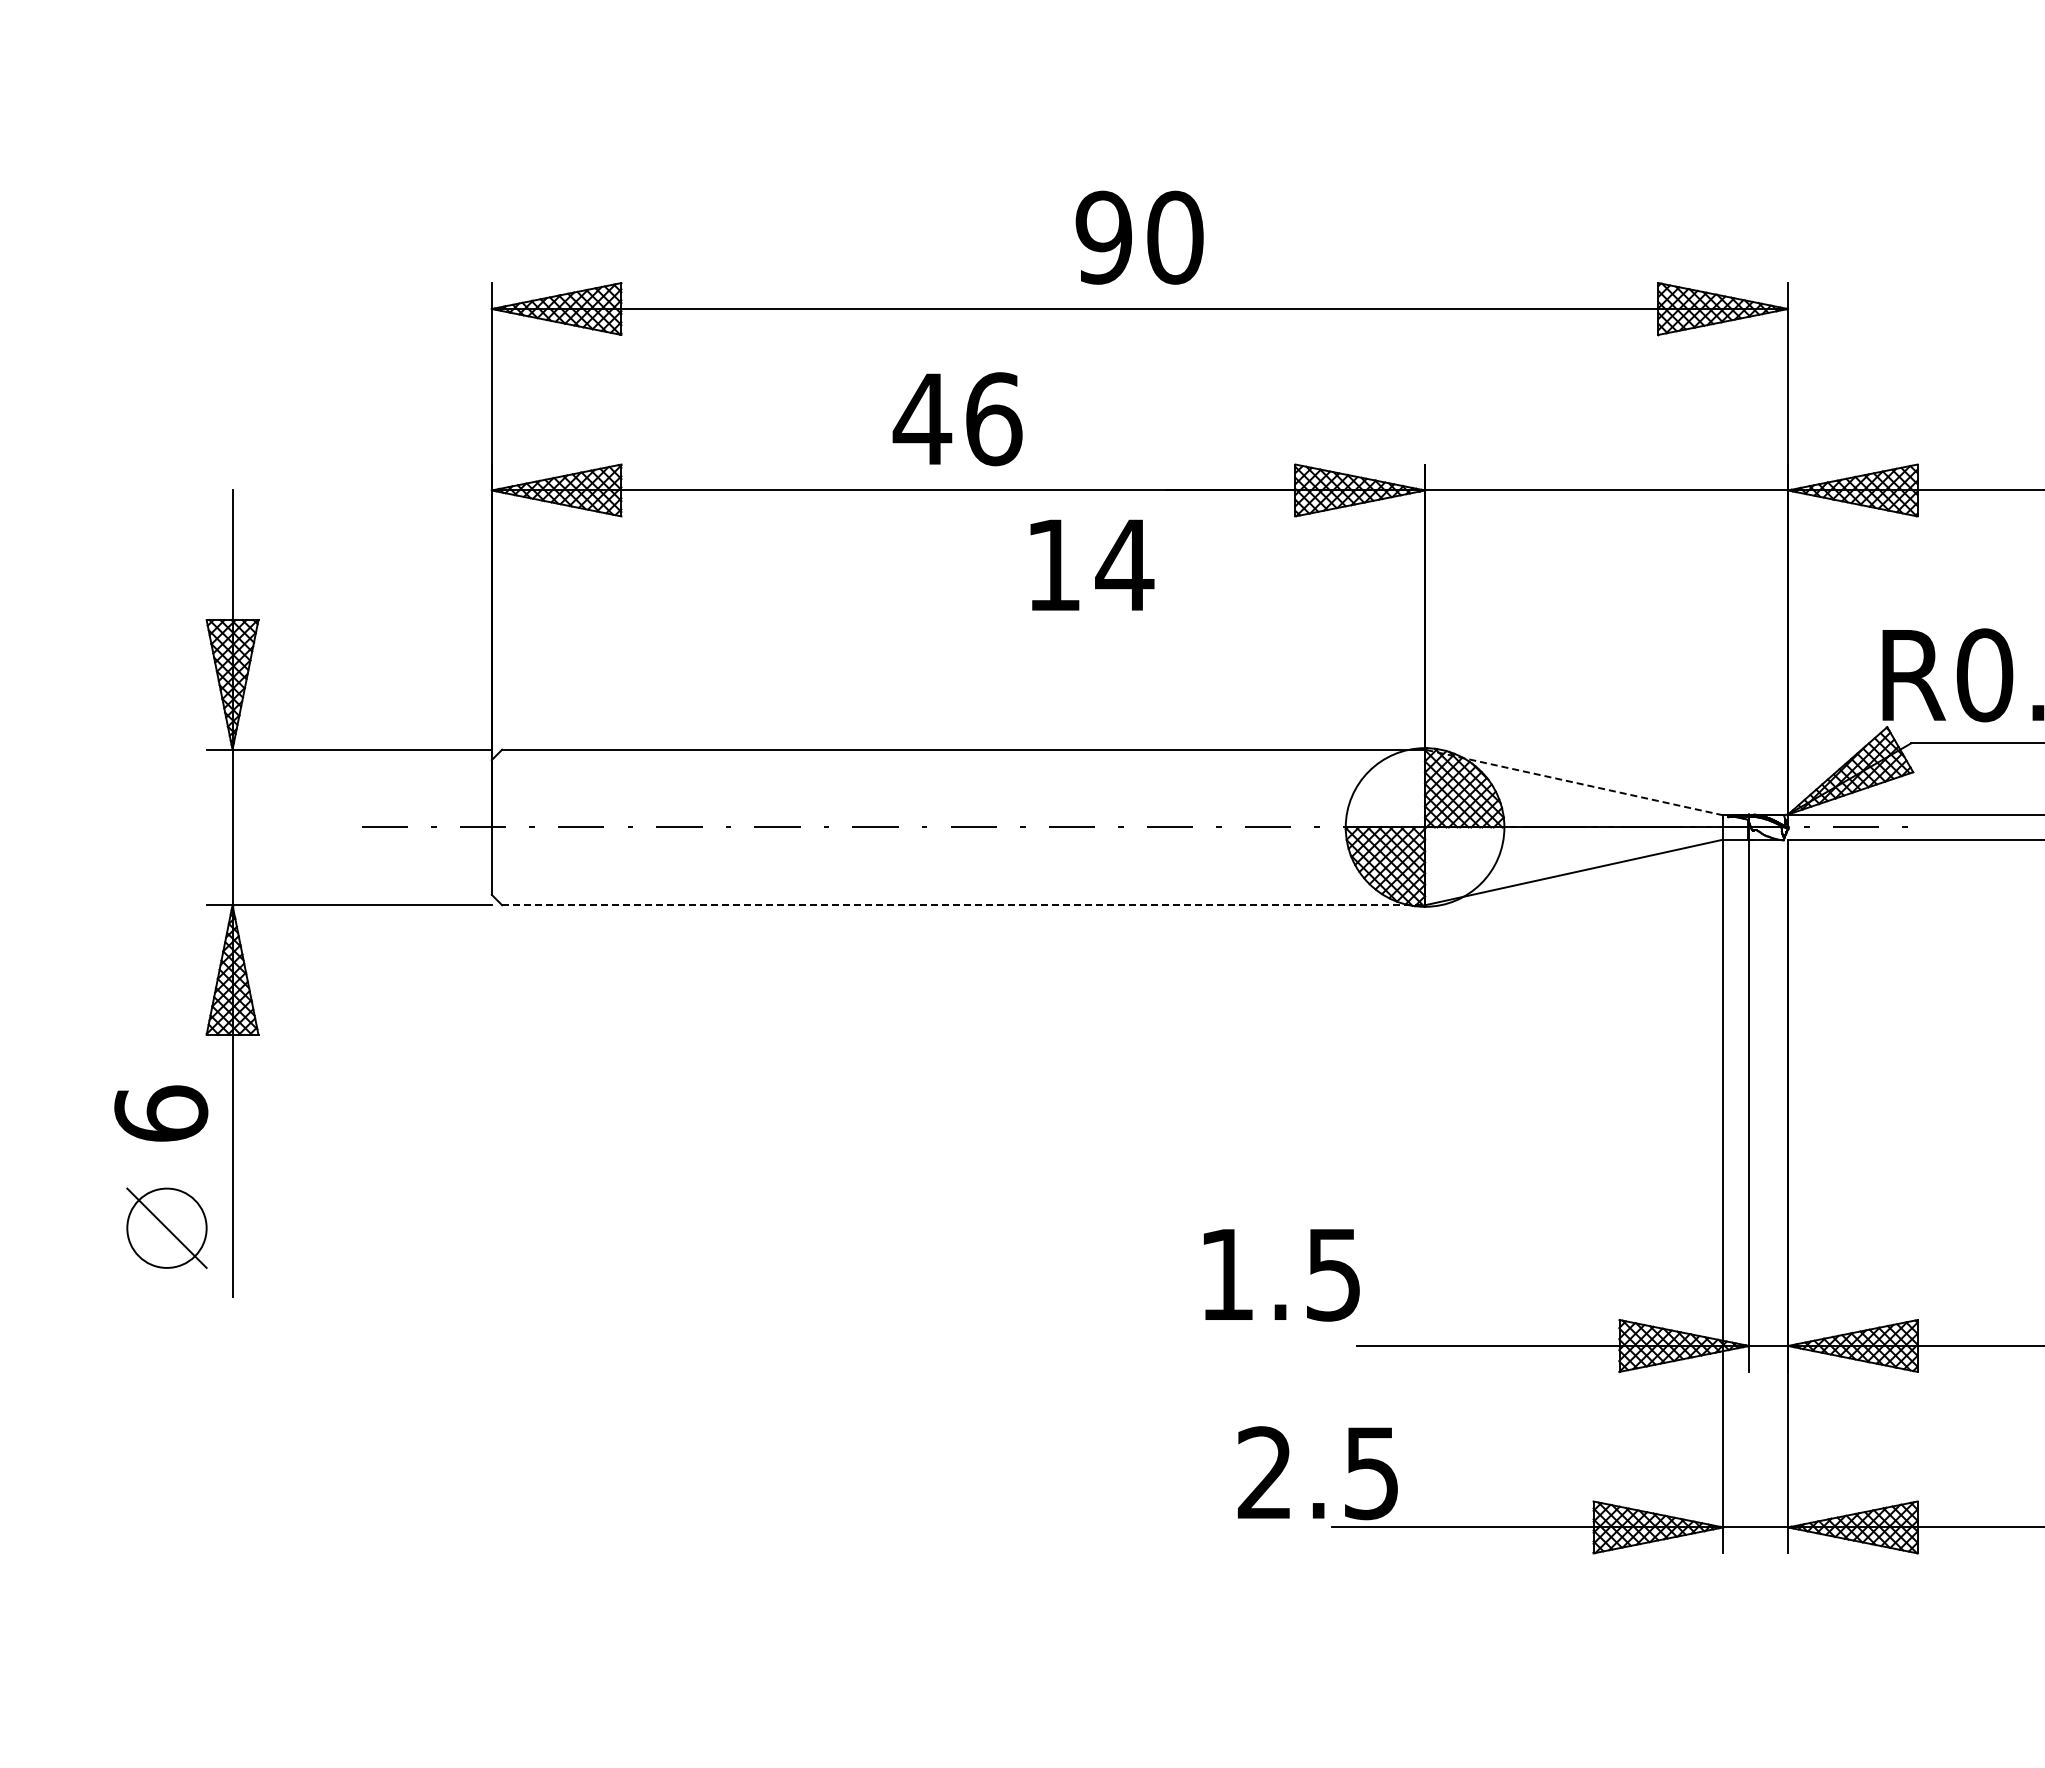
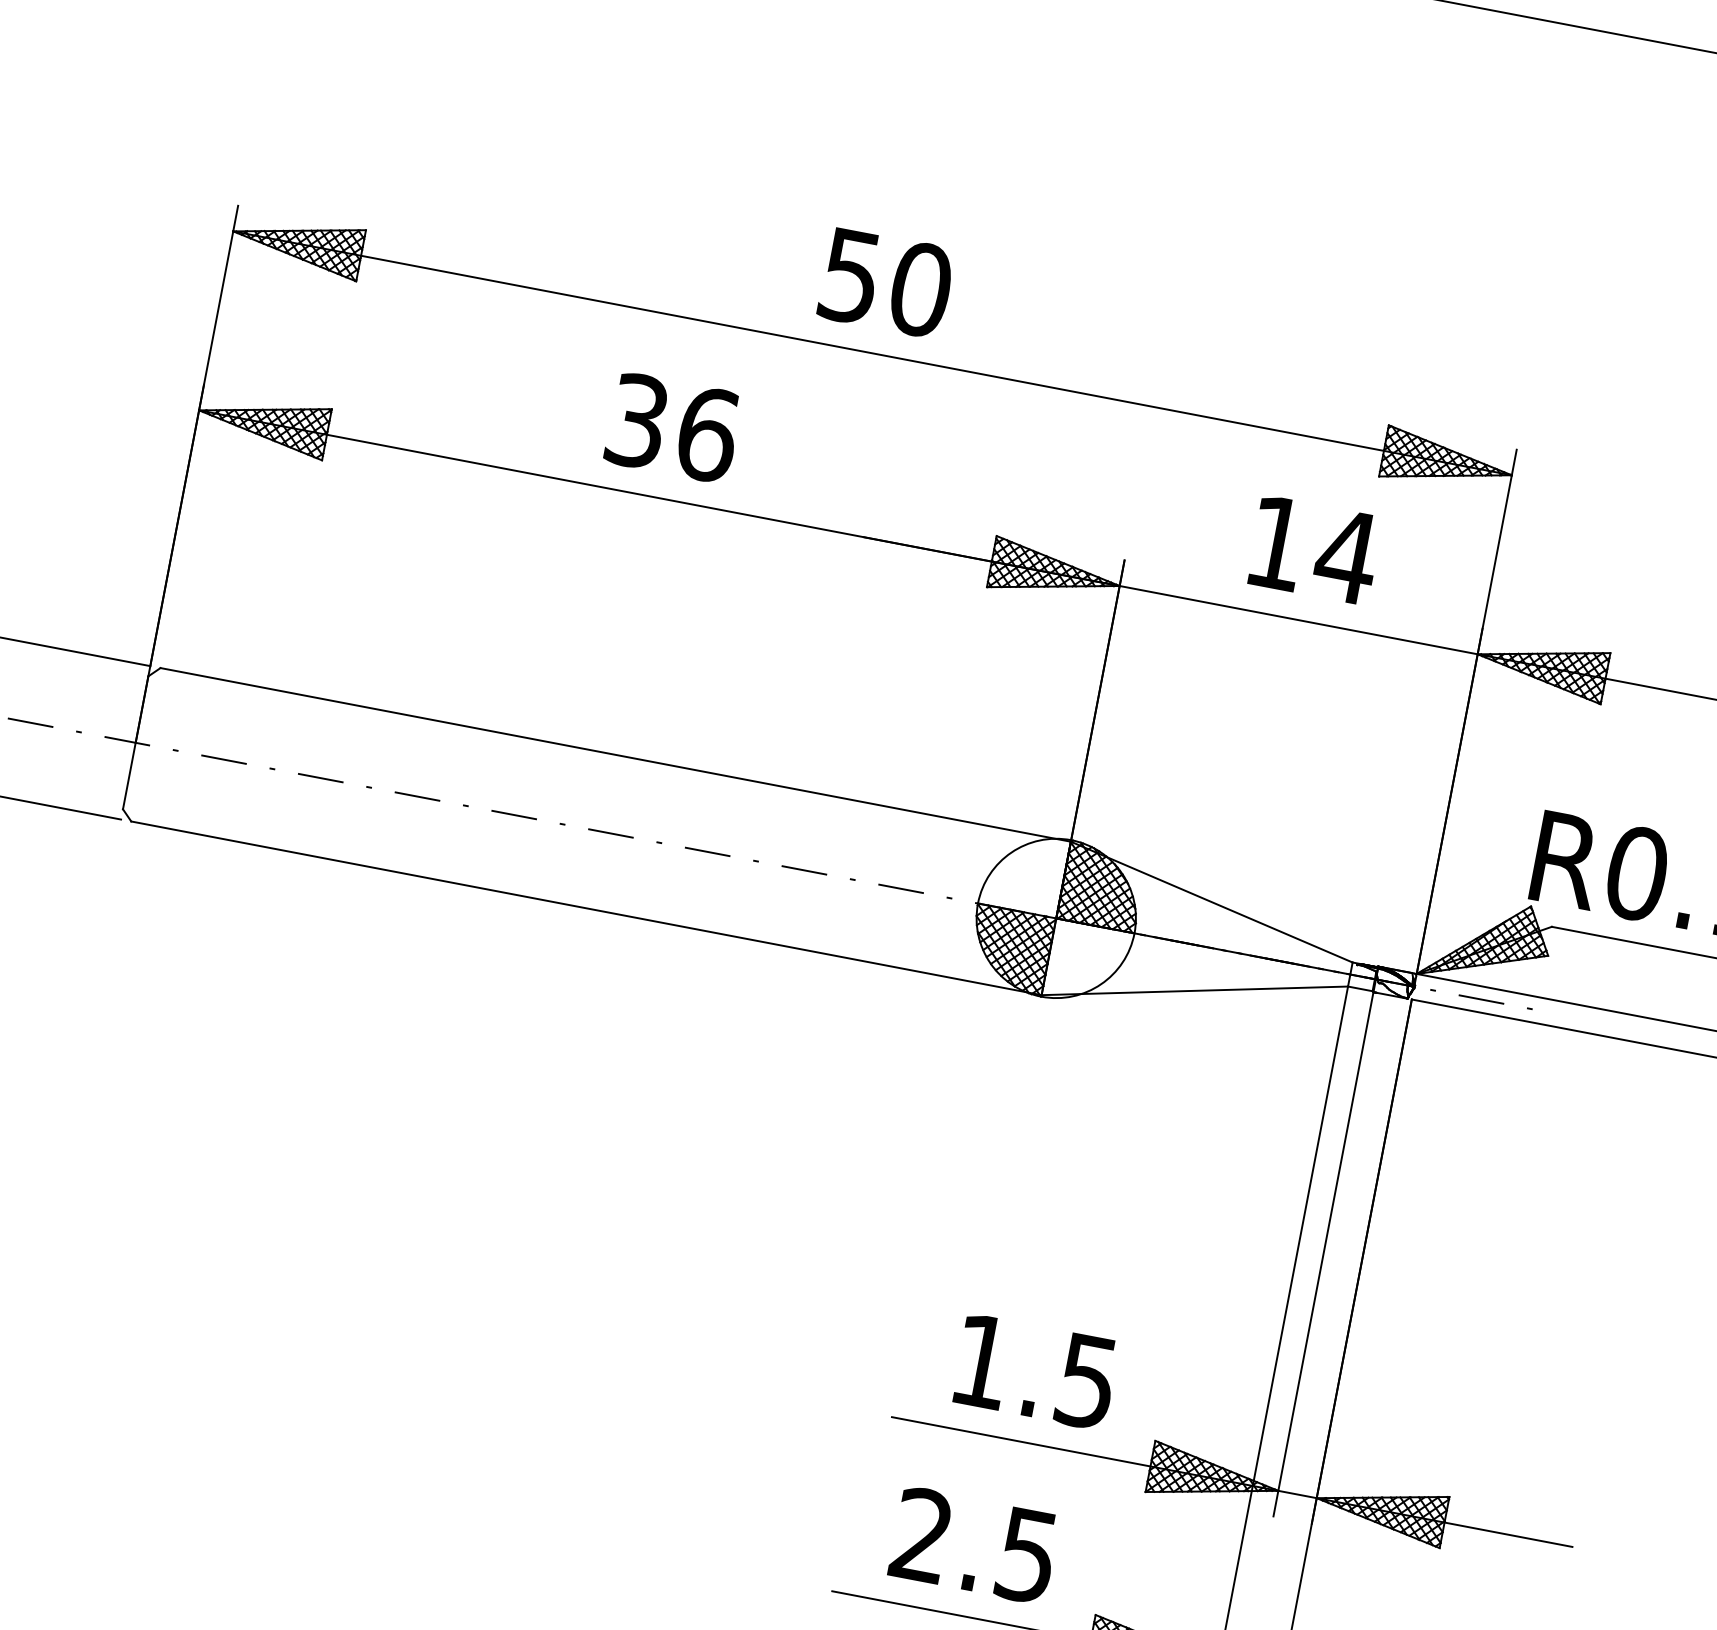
text: (1103, 237) -> (850, 275), 90 -> 50
text: (922, 419) -> (637, 421), 46 -> 36
text: (1092, 564) -> (1315, 549), moved
line: (1574, 782) -> (1212, 902), dashed -> solid
line: (964, 905) -> (587, 908), dashed -> solid
text: (1281, 1275) -> (1035, 1372), moved
text: (1317, 1473) -> (973, 1545), moved

